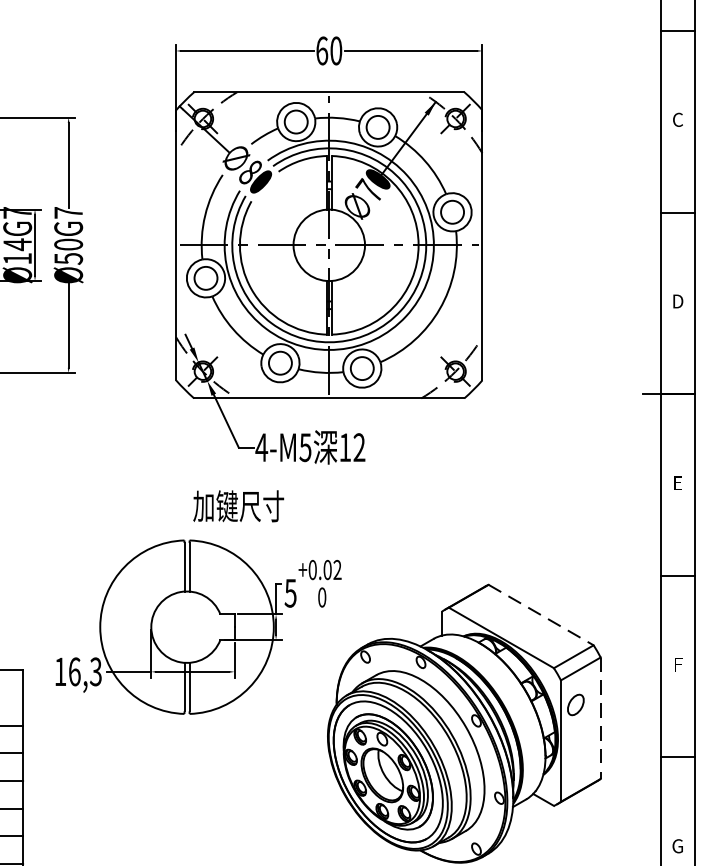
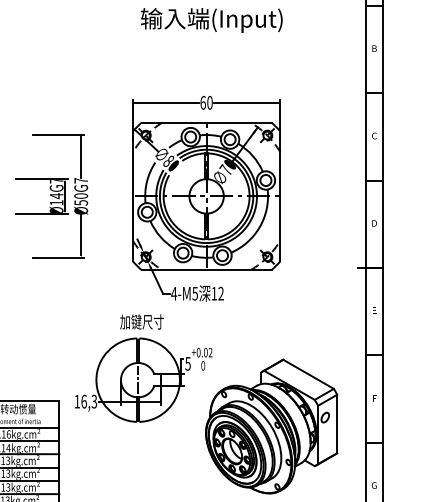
text: (237, 505) -> (141, 321), moved
line: (543, 615) -> (309, 374), dashed -> solid
line: (187, 625) -> (138, 379), added
line: (601, 719) -> (337, 424), dashed -> solid

